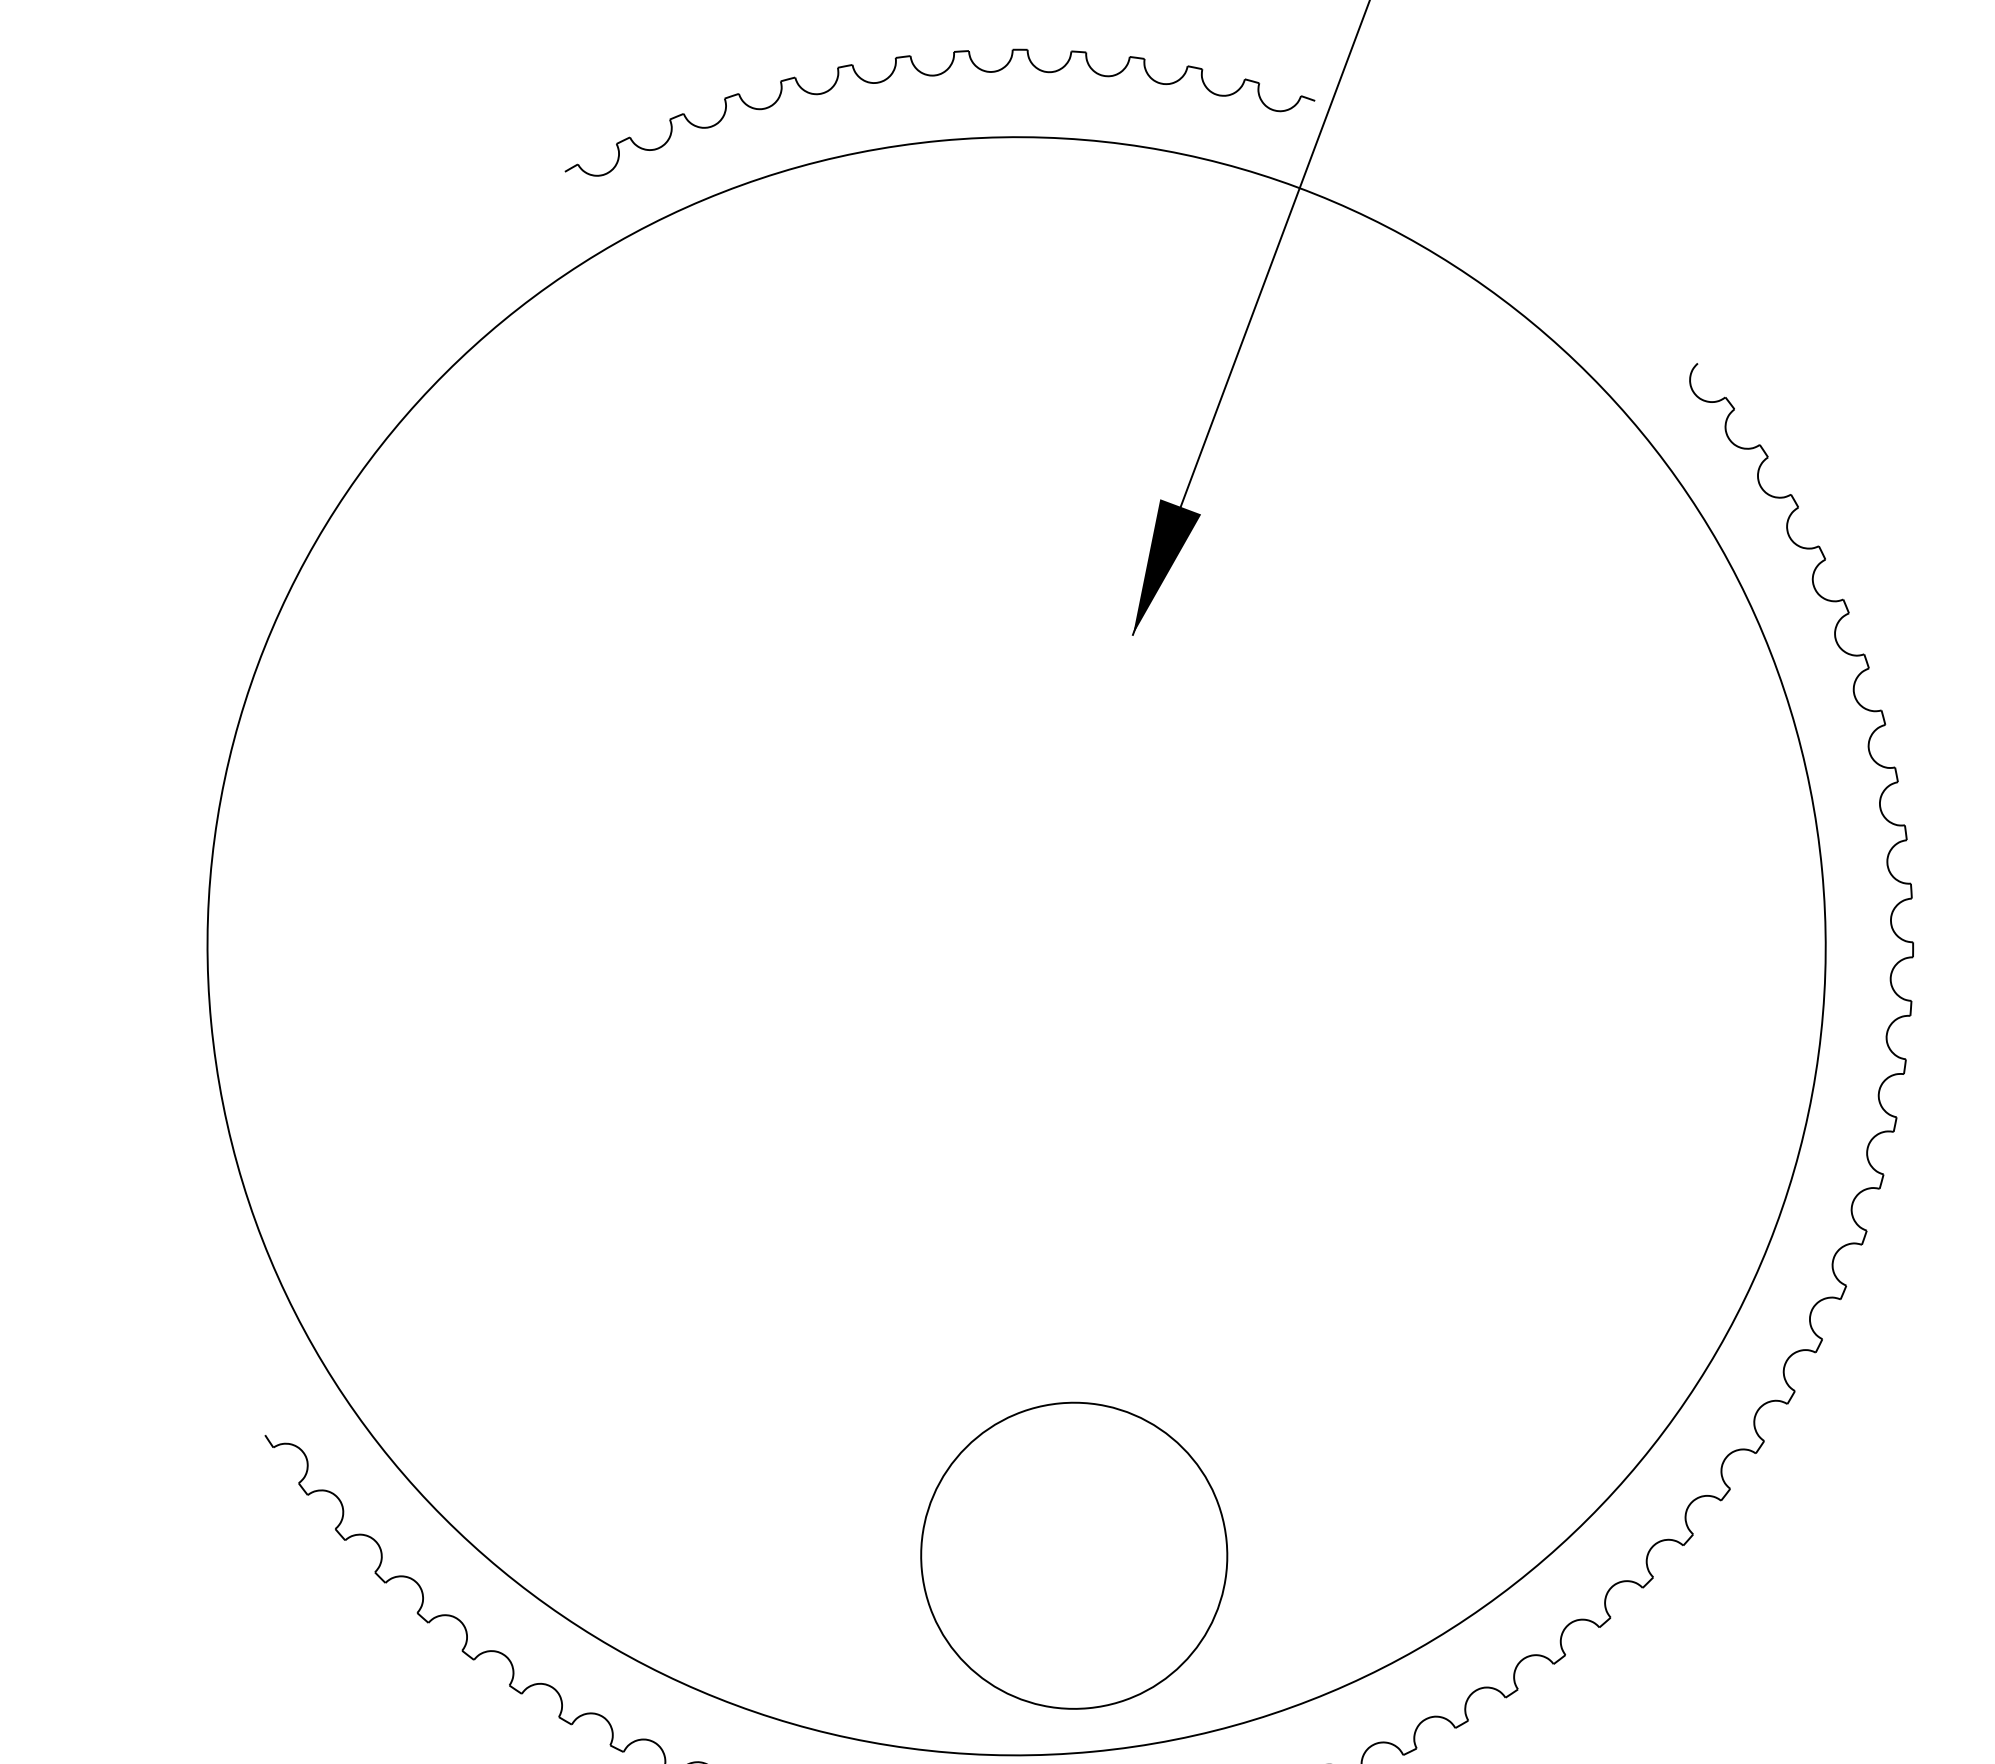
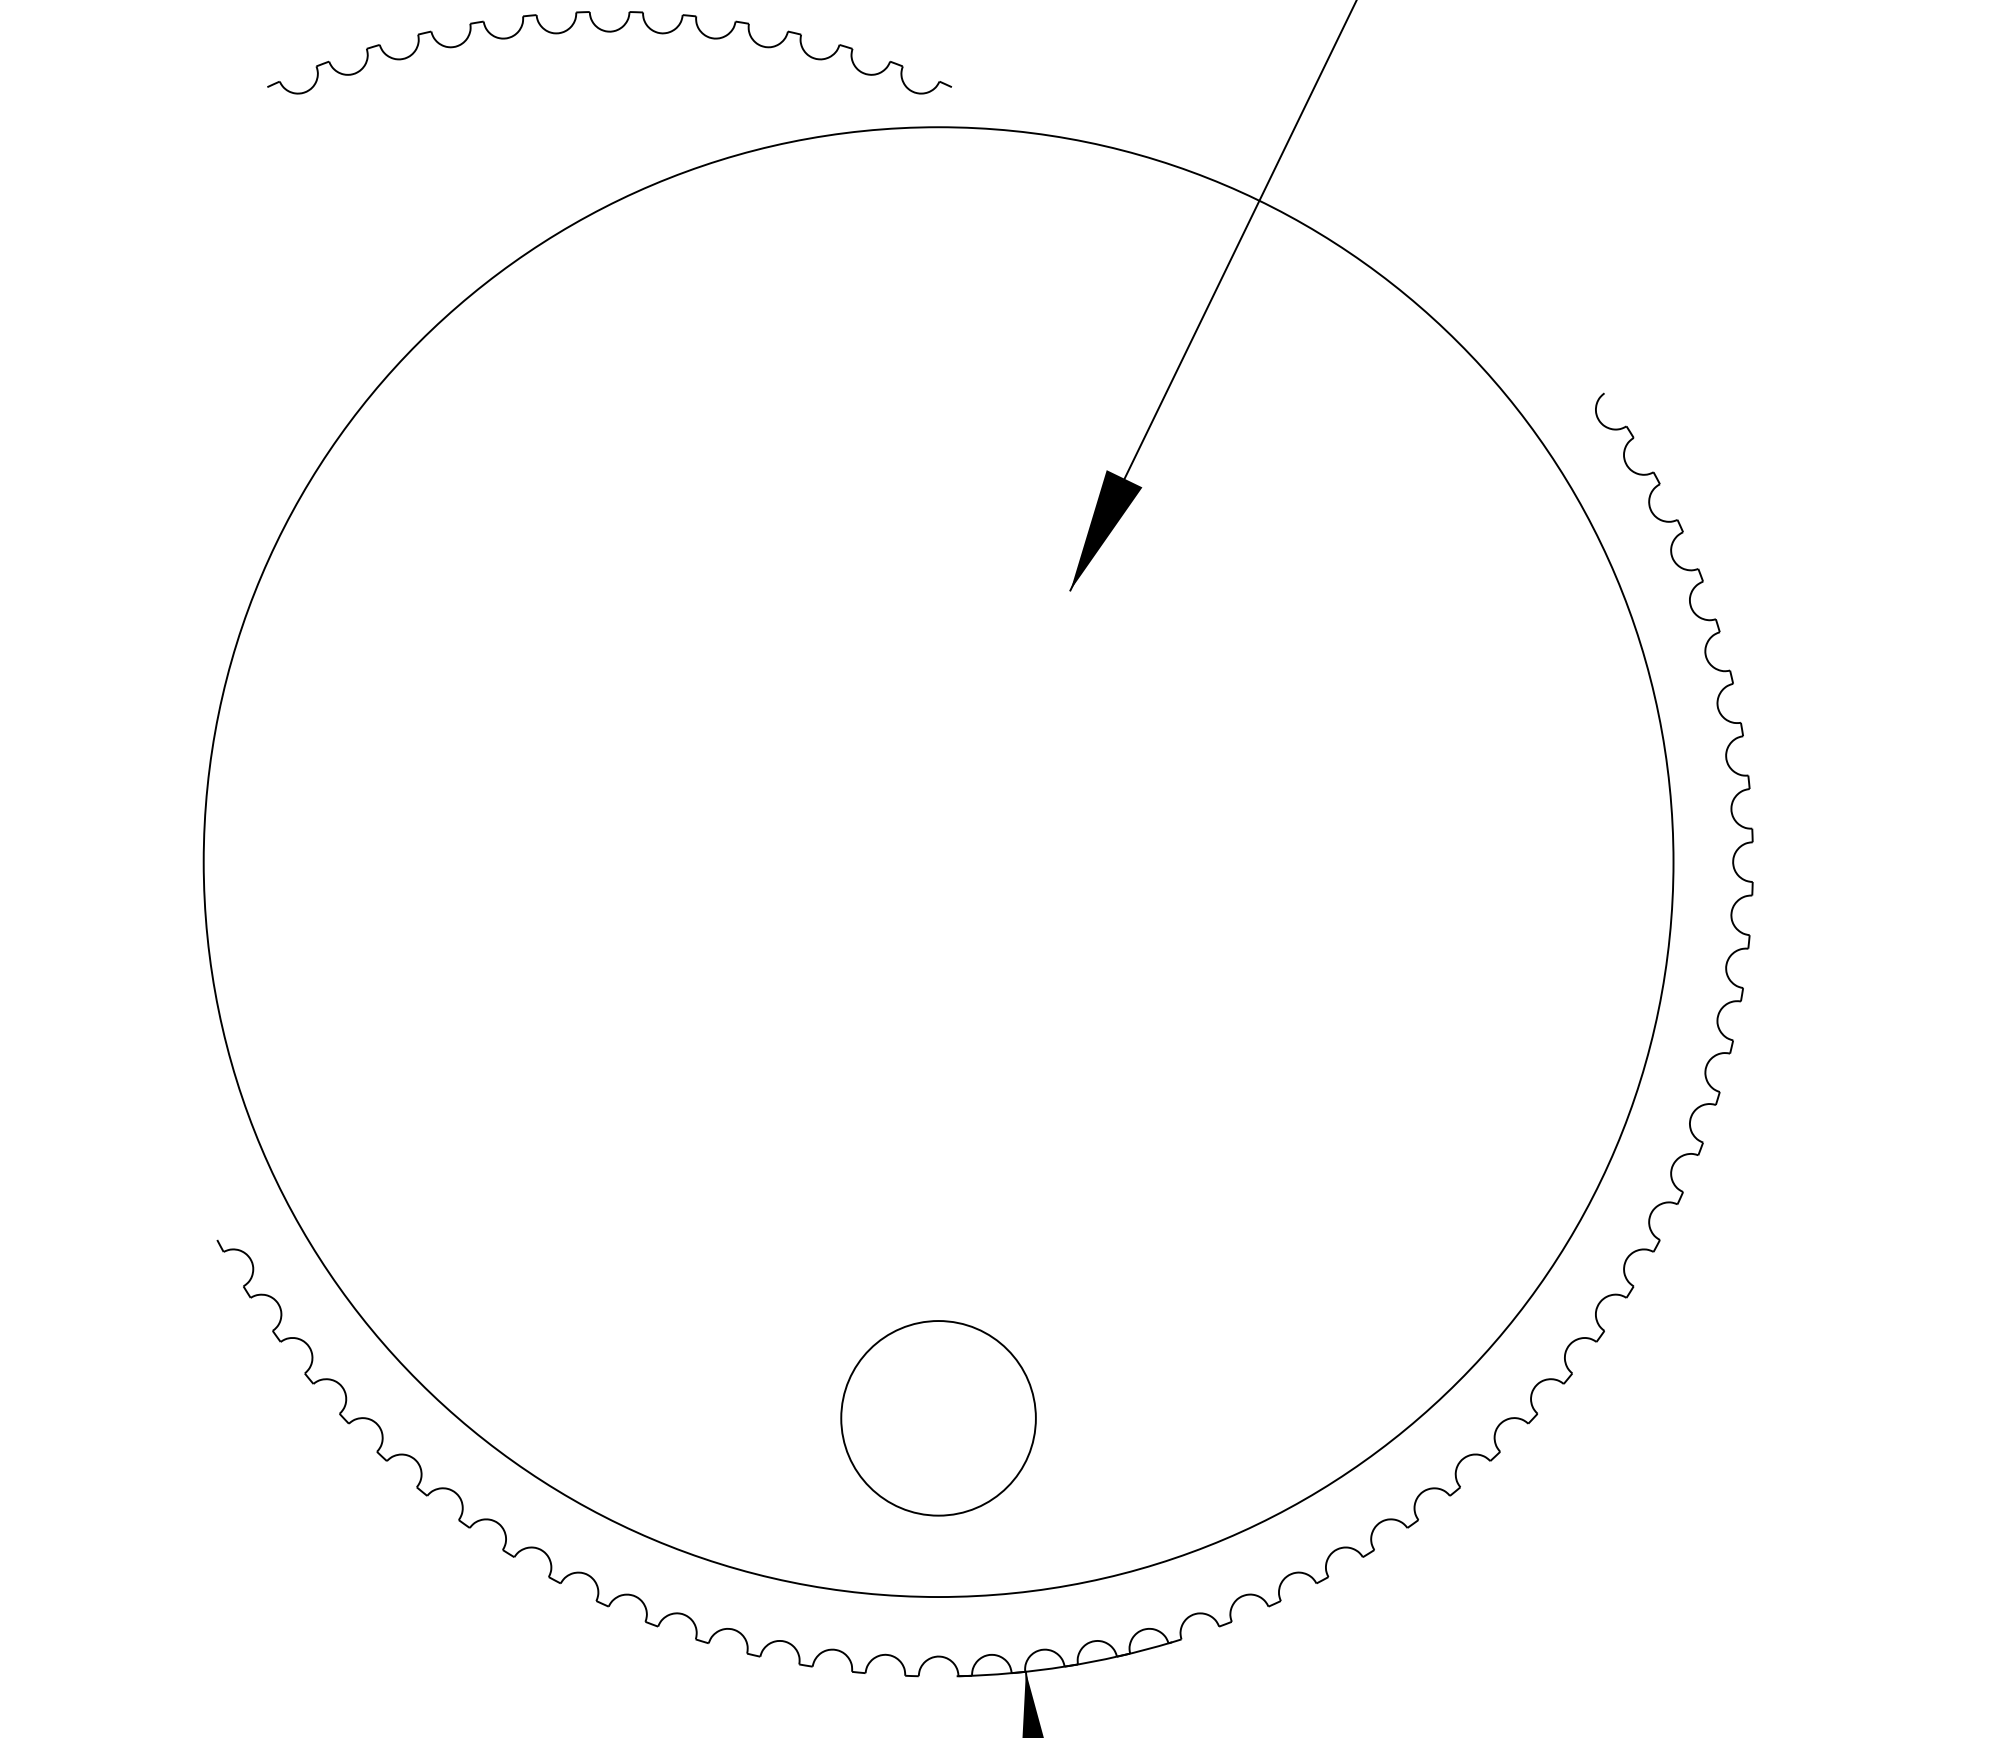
part: (934, 76) -> (609, 32), moved
circle: (1074, 1556) -> (938, 1418), size x0.7

